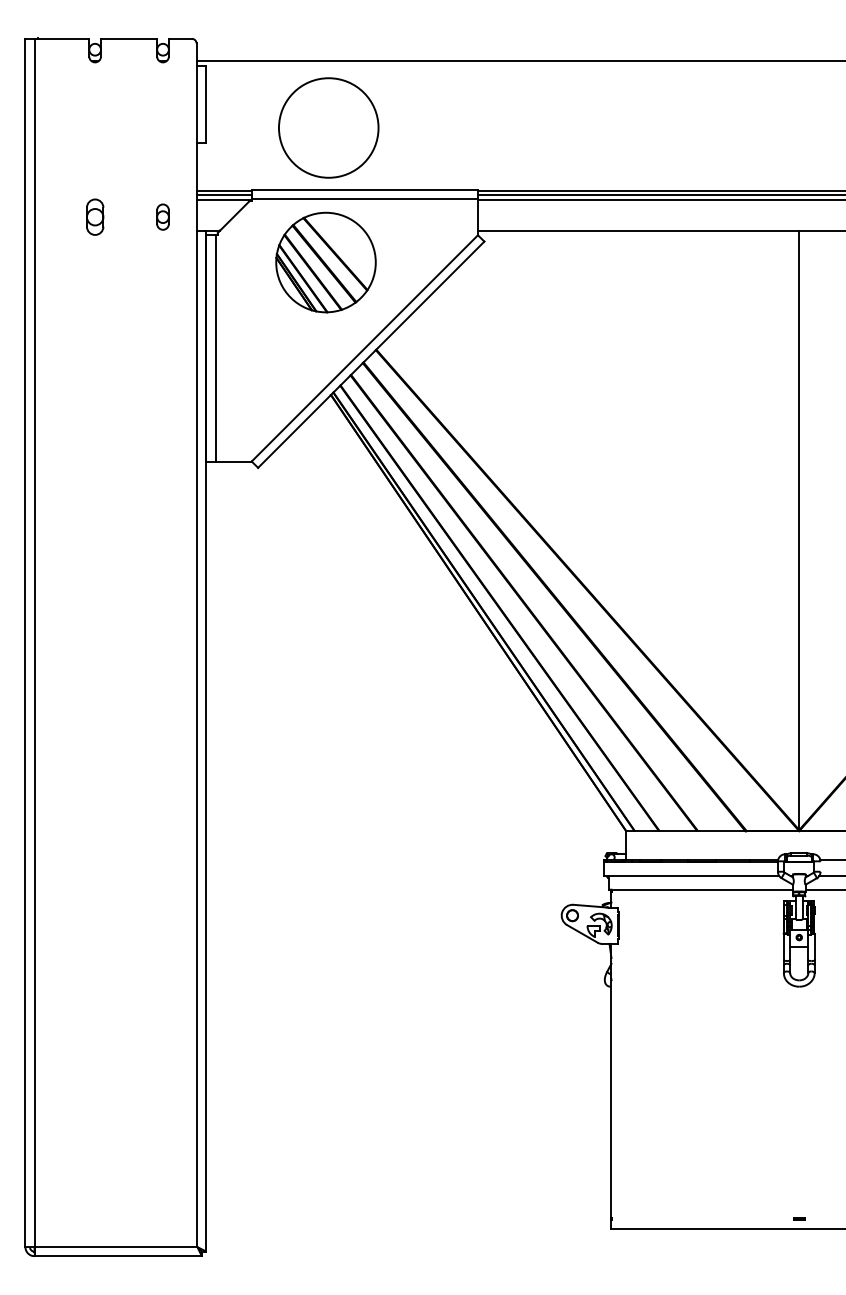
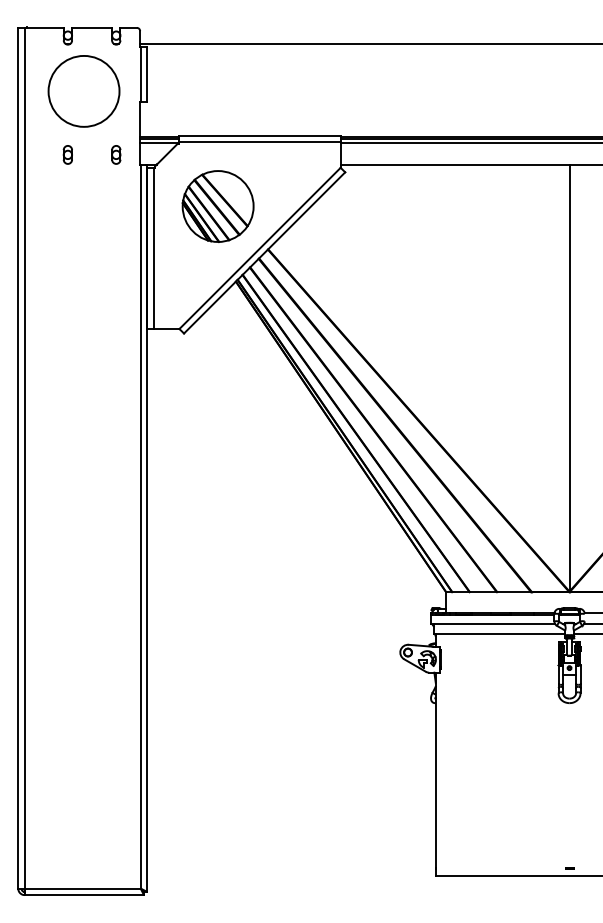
circle: (328, 127) -> (83, 91), moved
part: (94, 216) -> (67, 154), size x0.71
part: (325, 262) -> (217, 206), moved

